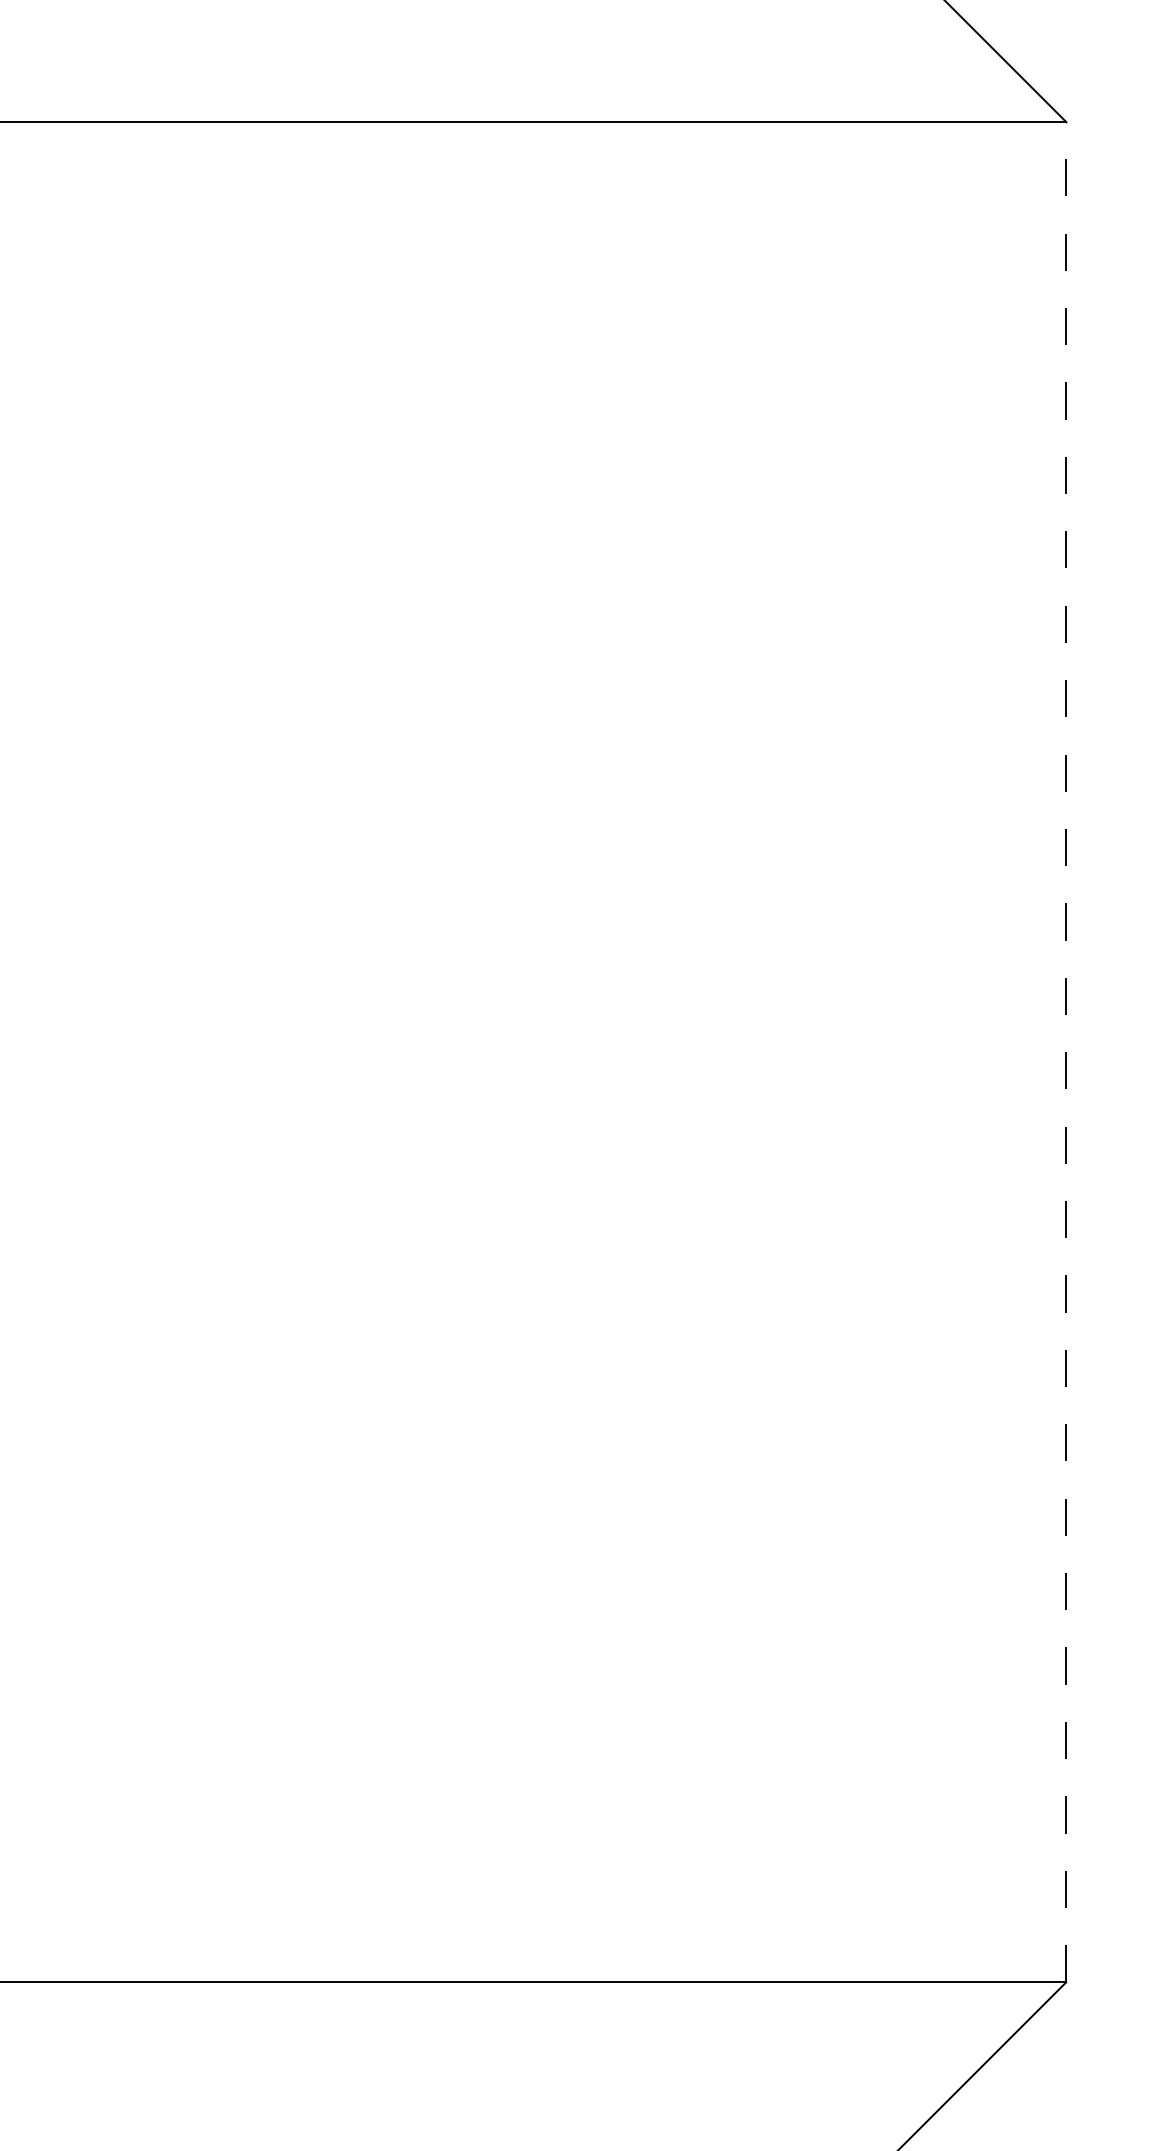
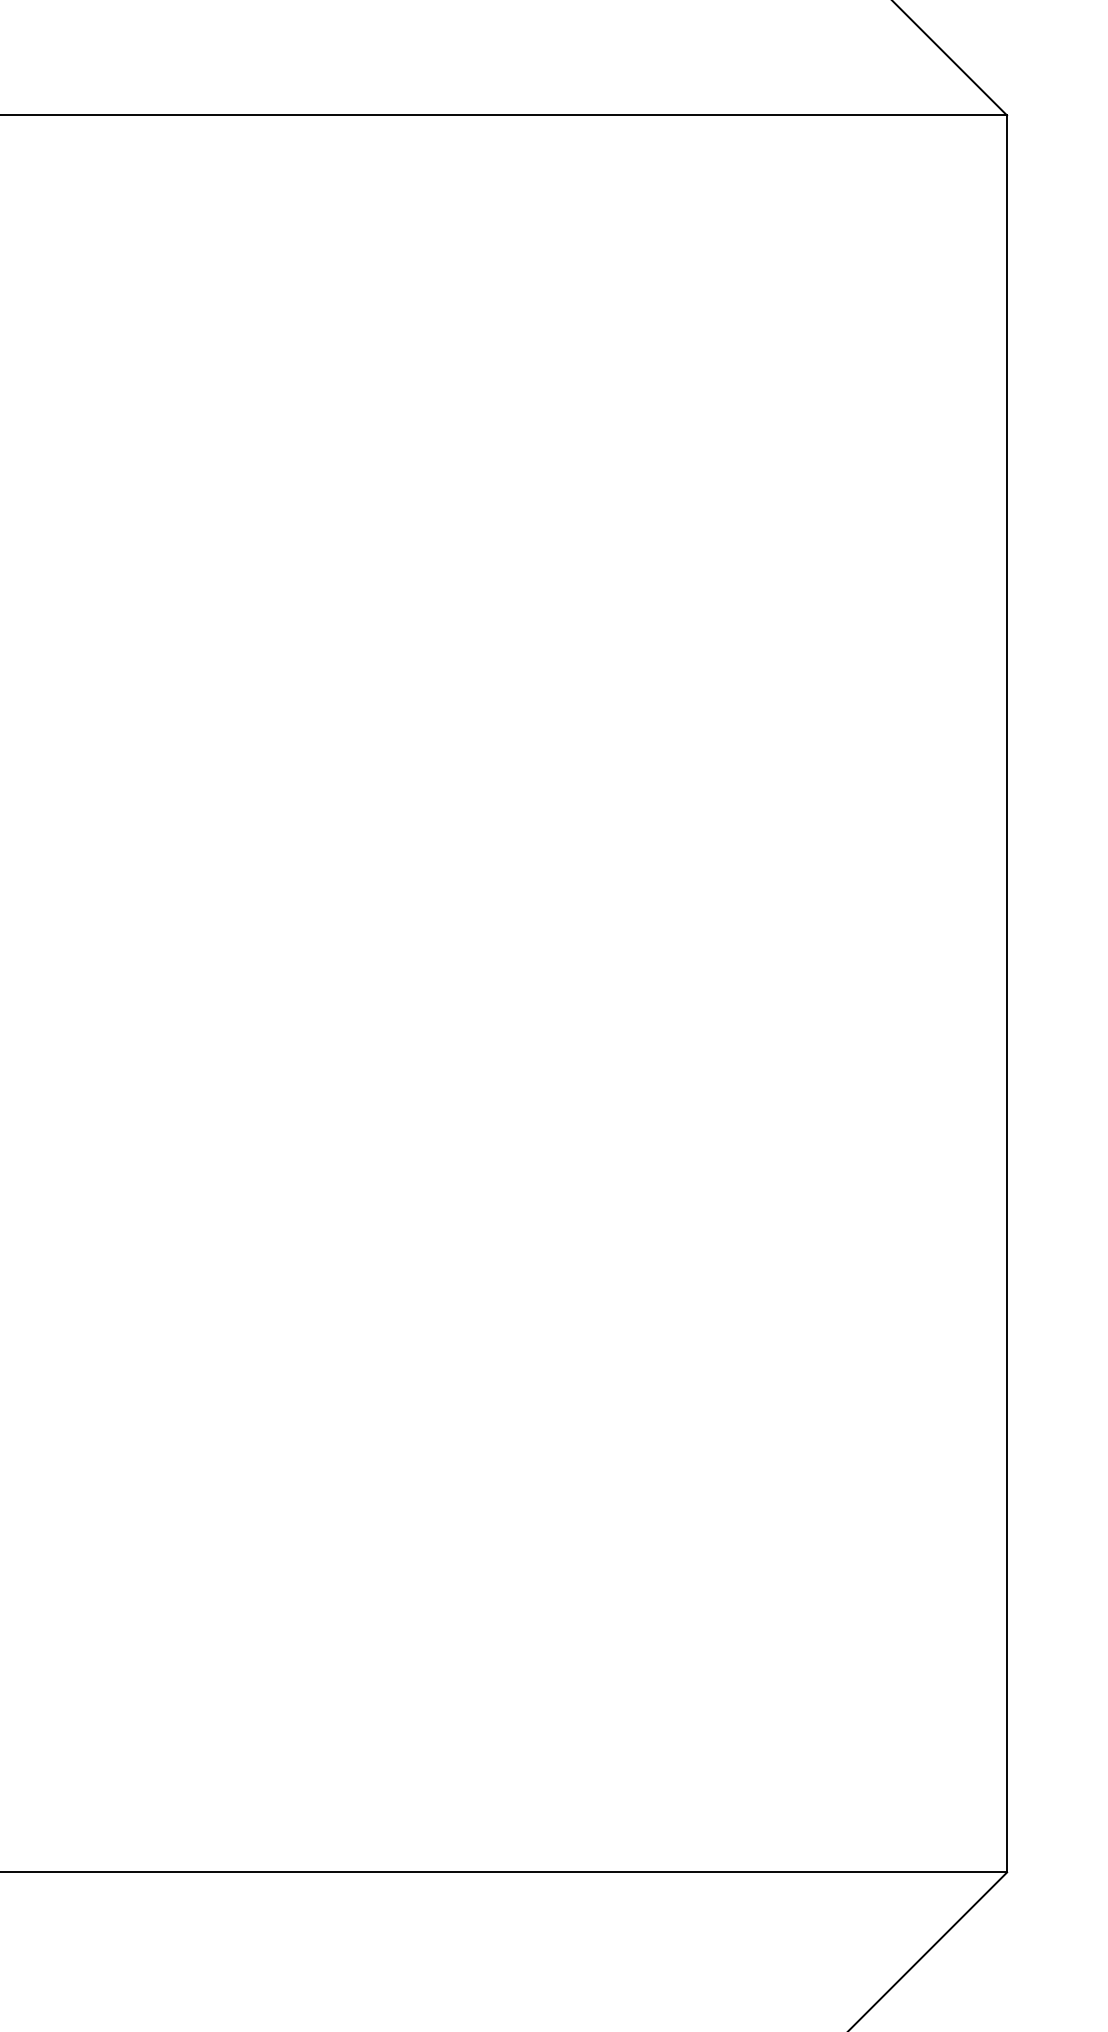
line: (1066, 1051) -> (1007, 993), dashed -> solid

